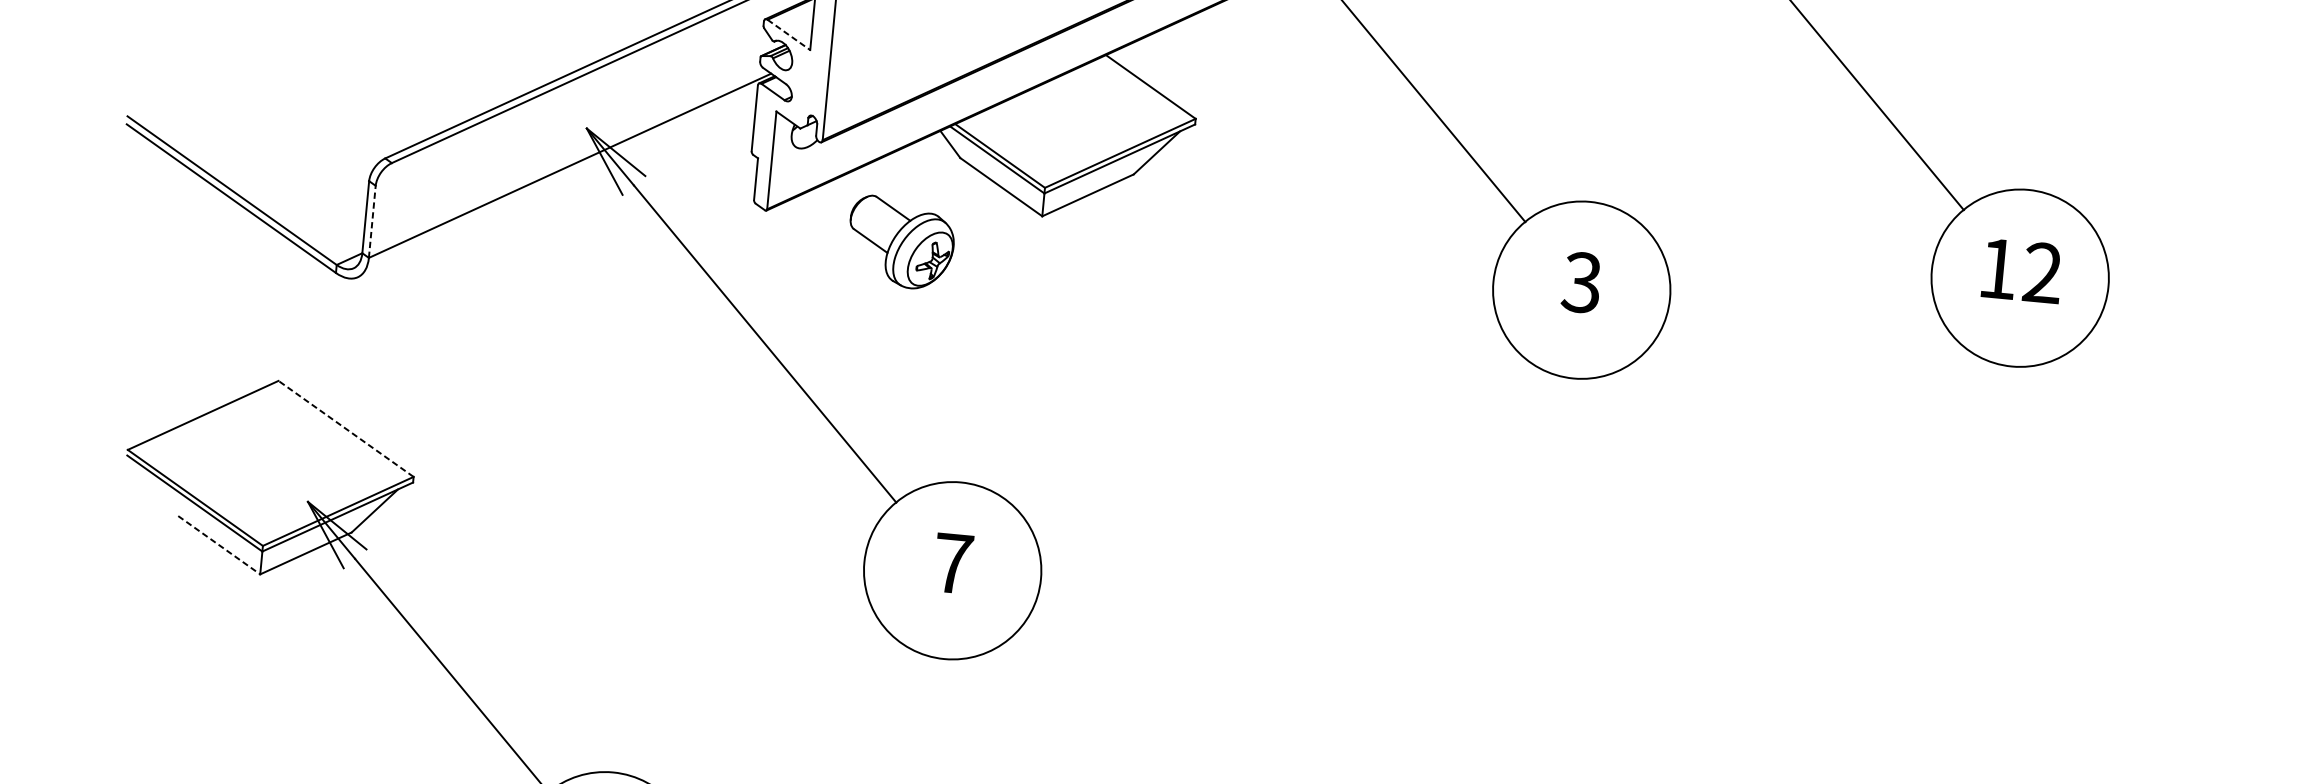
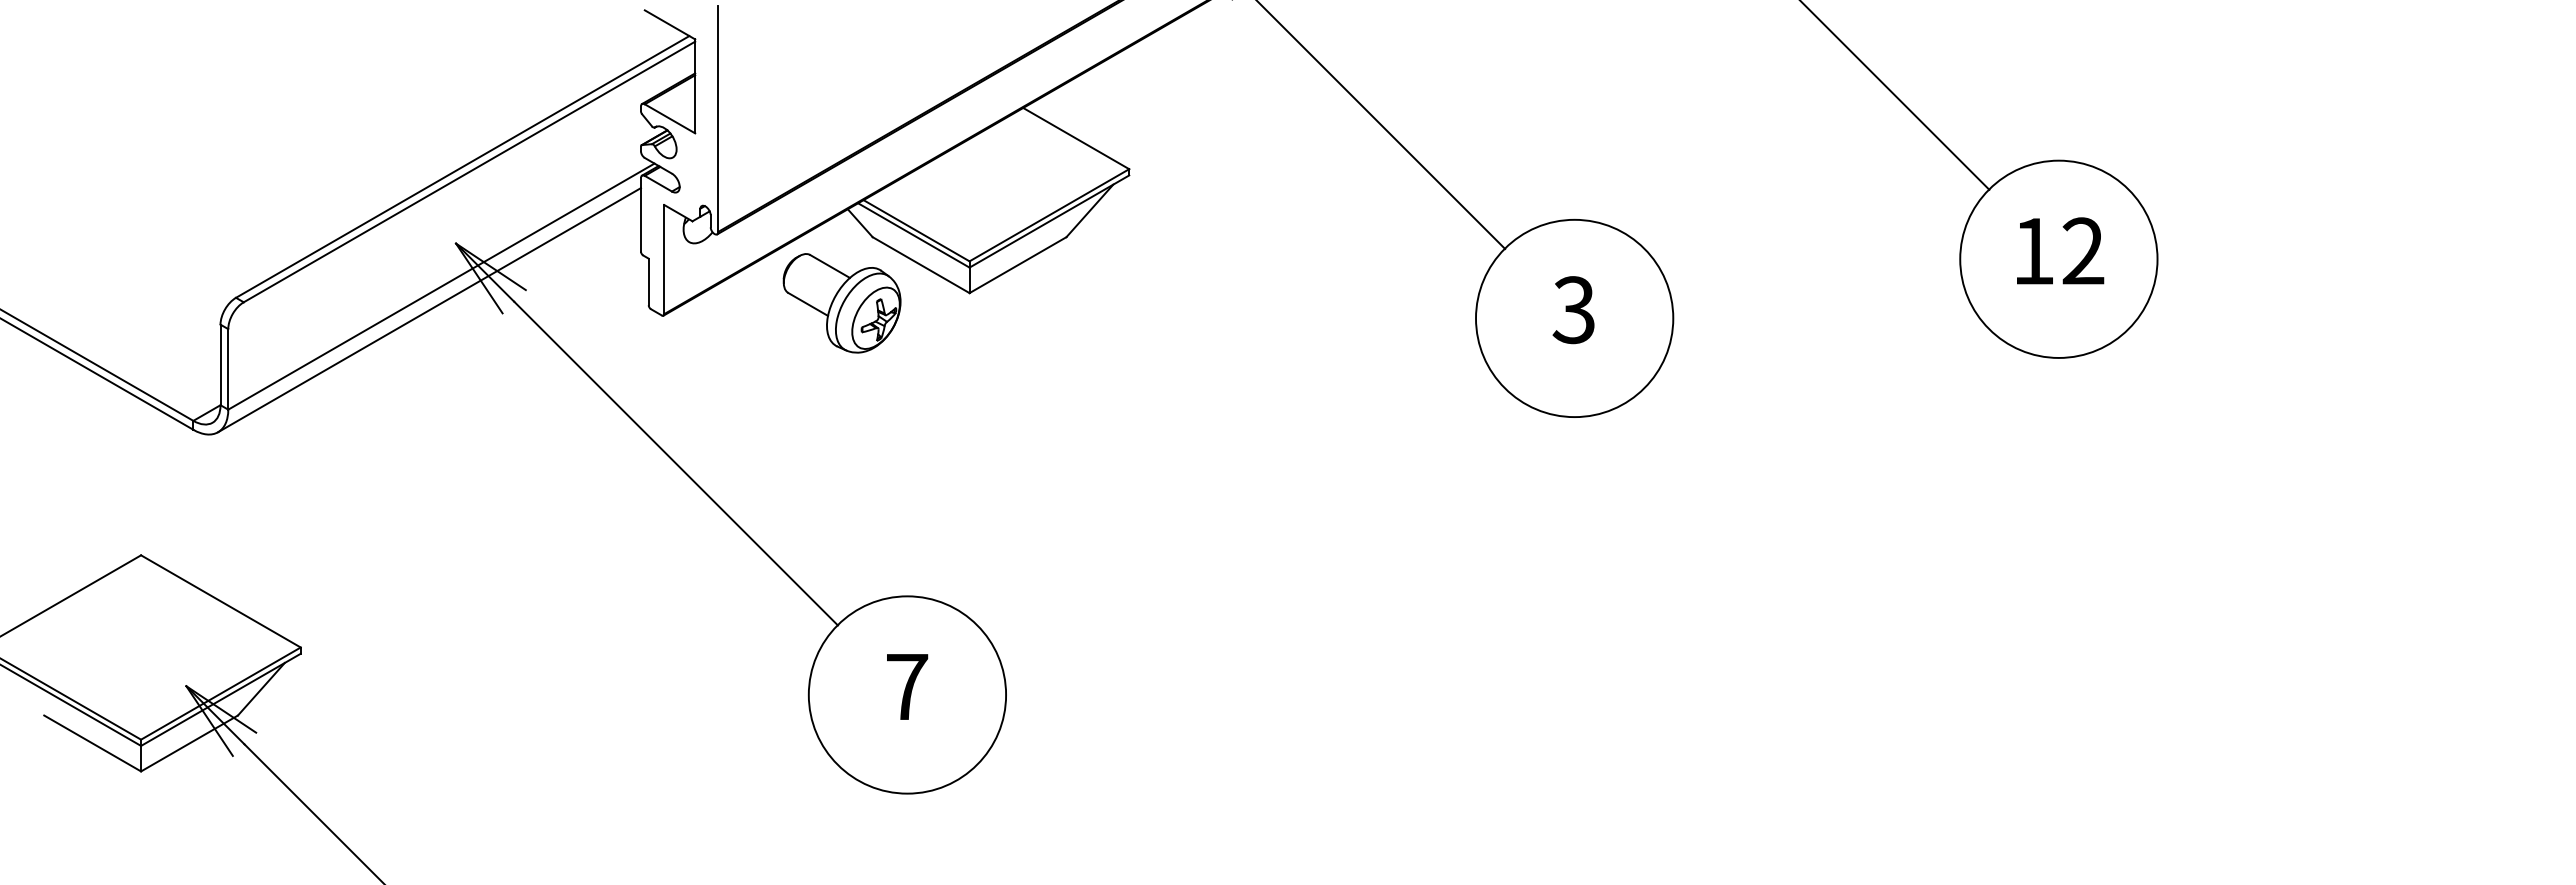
line: (789, 35) -> (670, 119), dashed -> solid
line: (557, 186) -> (429, 310), added
line: (372, 221) -> (228, 368), dashed -> solid
part: (900, 242) -> (841, 303), moved
line: (345, 428) -> (220, 601), dashed -> solid
line: (219, 545) -> (92, 743), dashed -> solid

